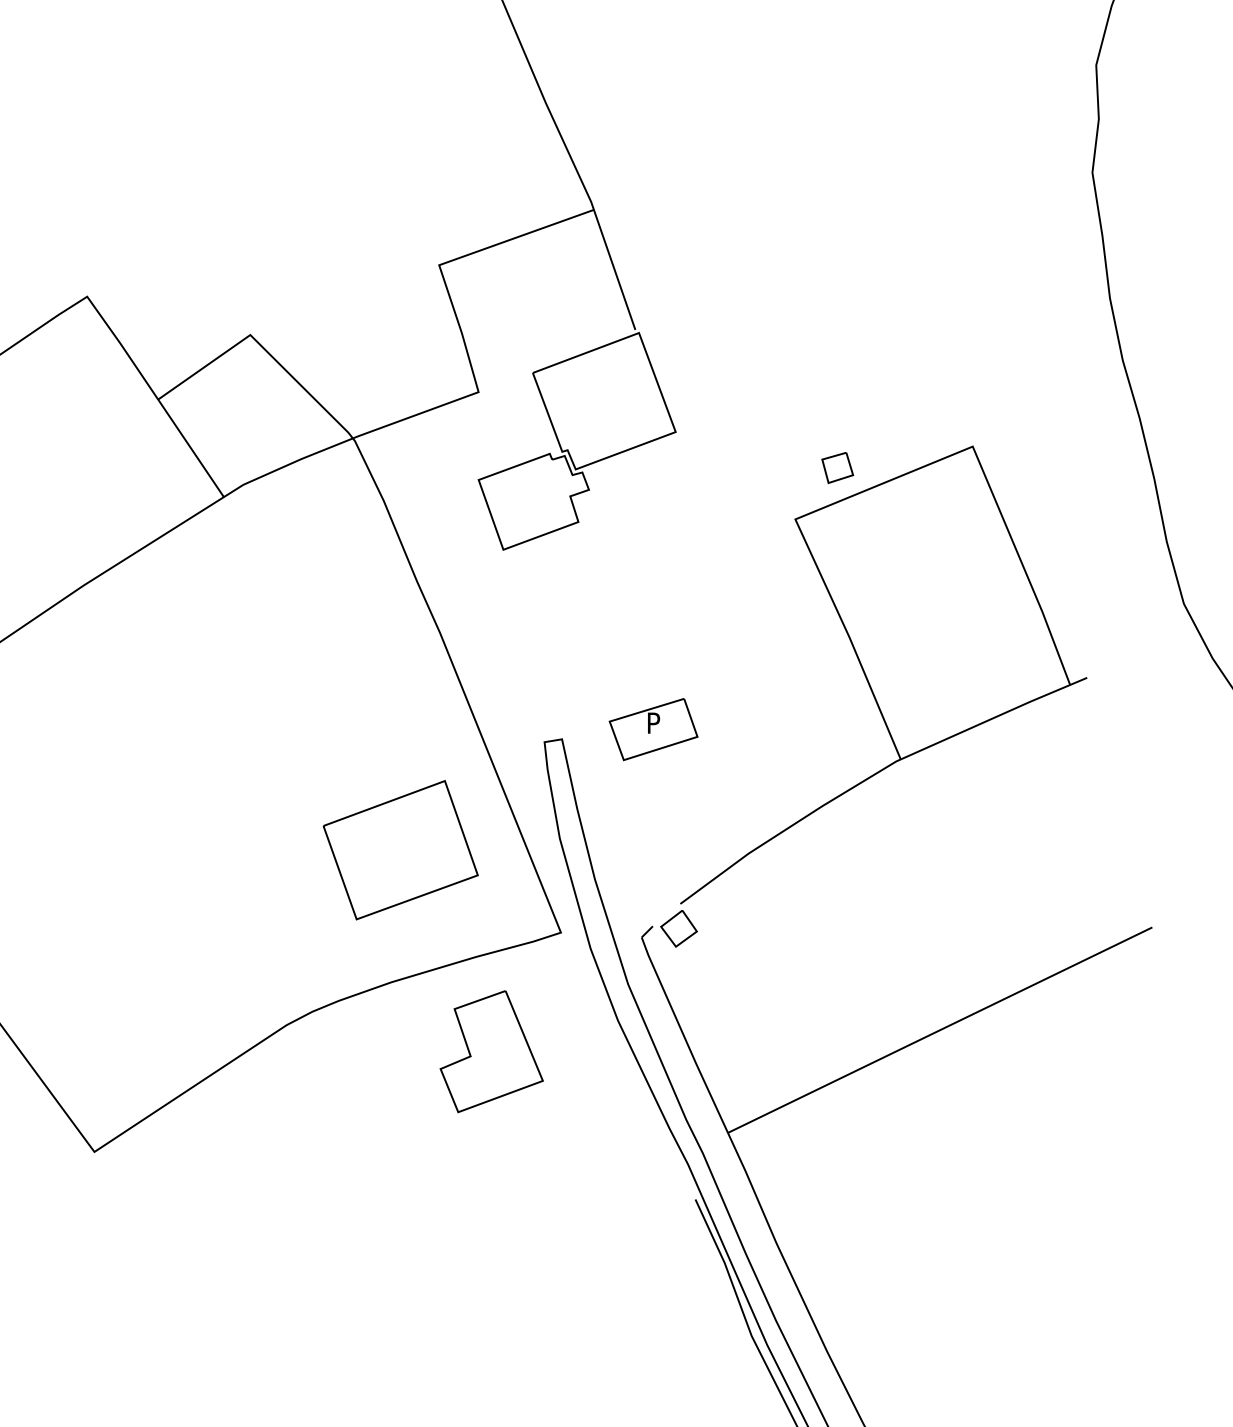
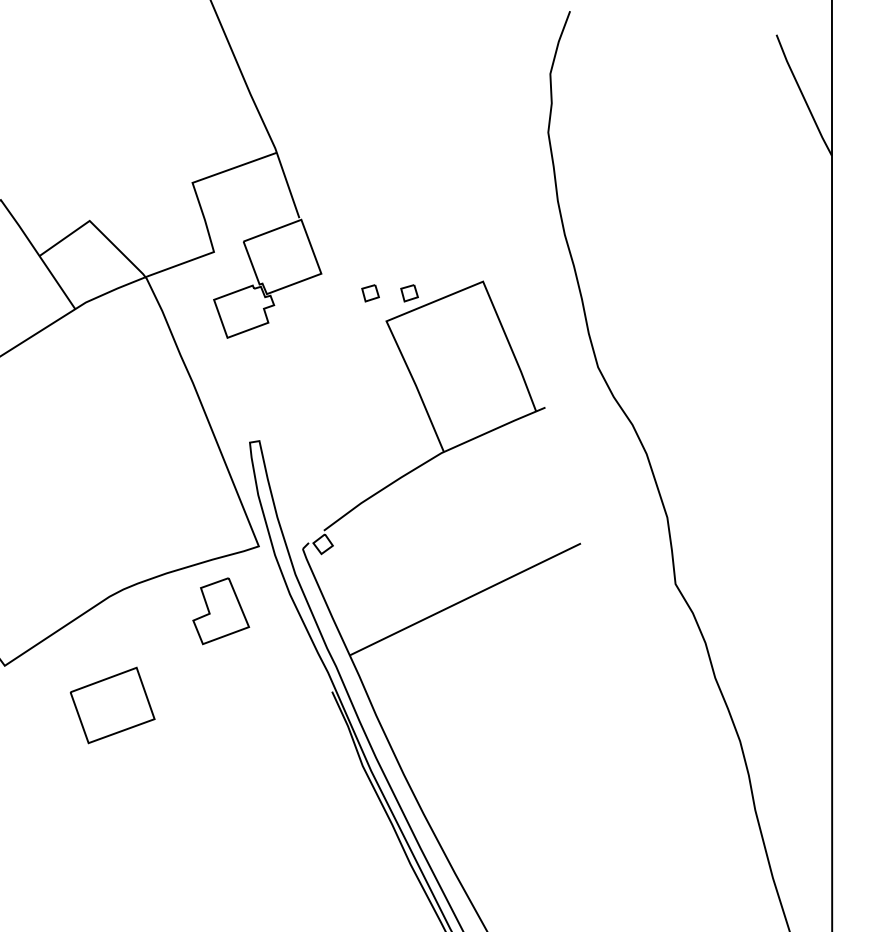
part: (765, 468) -> (370, 293), added
part: (653, 729) -> (309, 435), removed
part: (400, 850) -> (112, 705), moved

